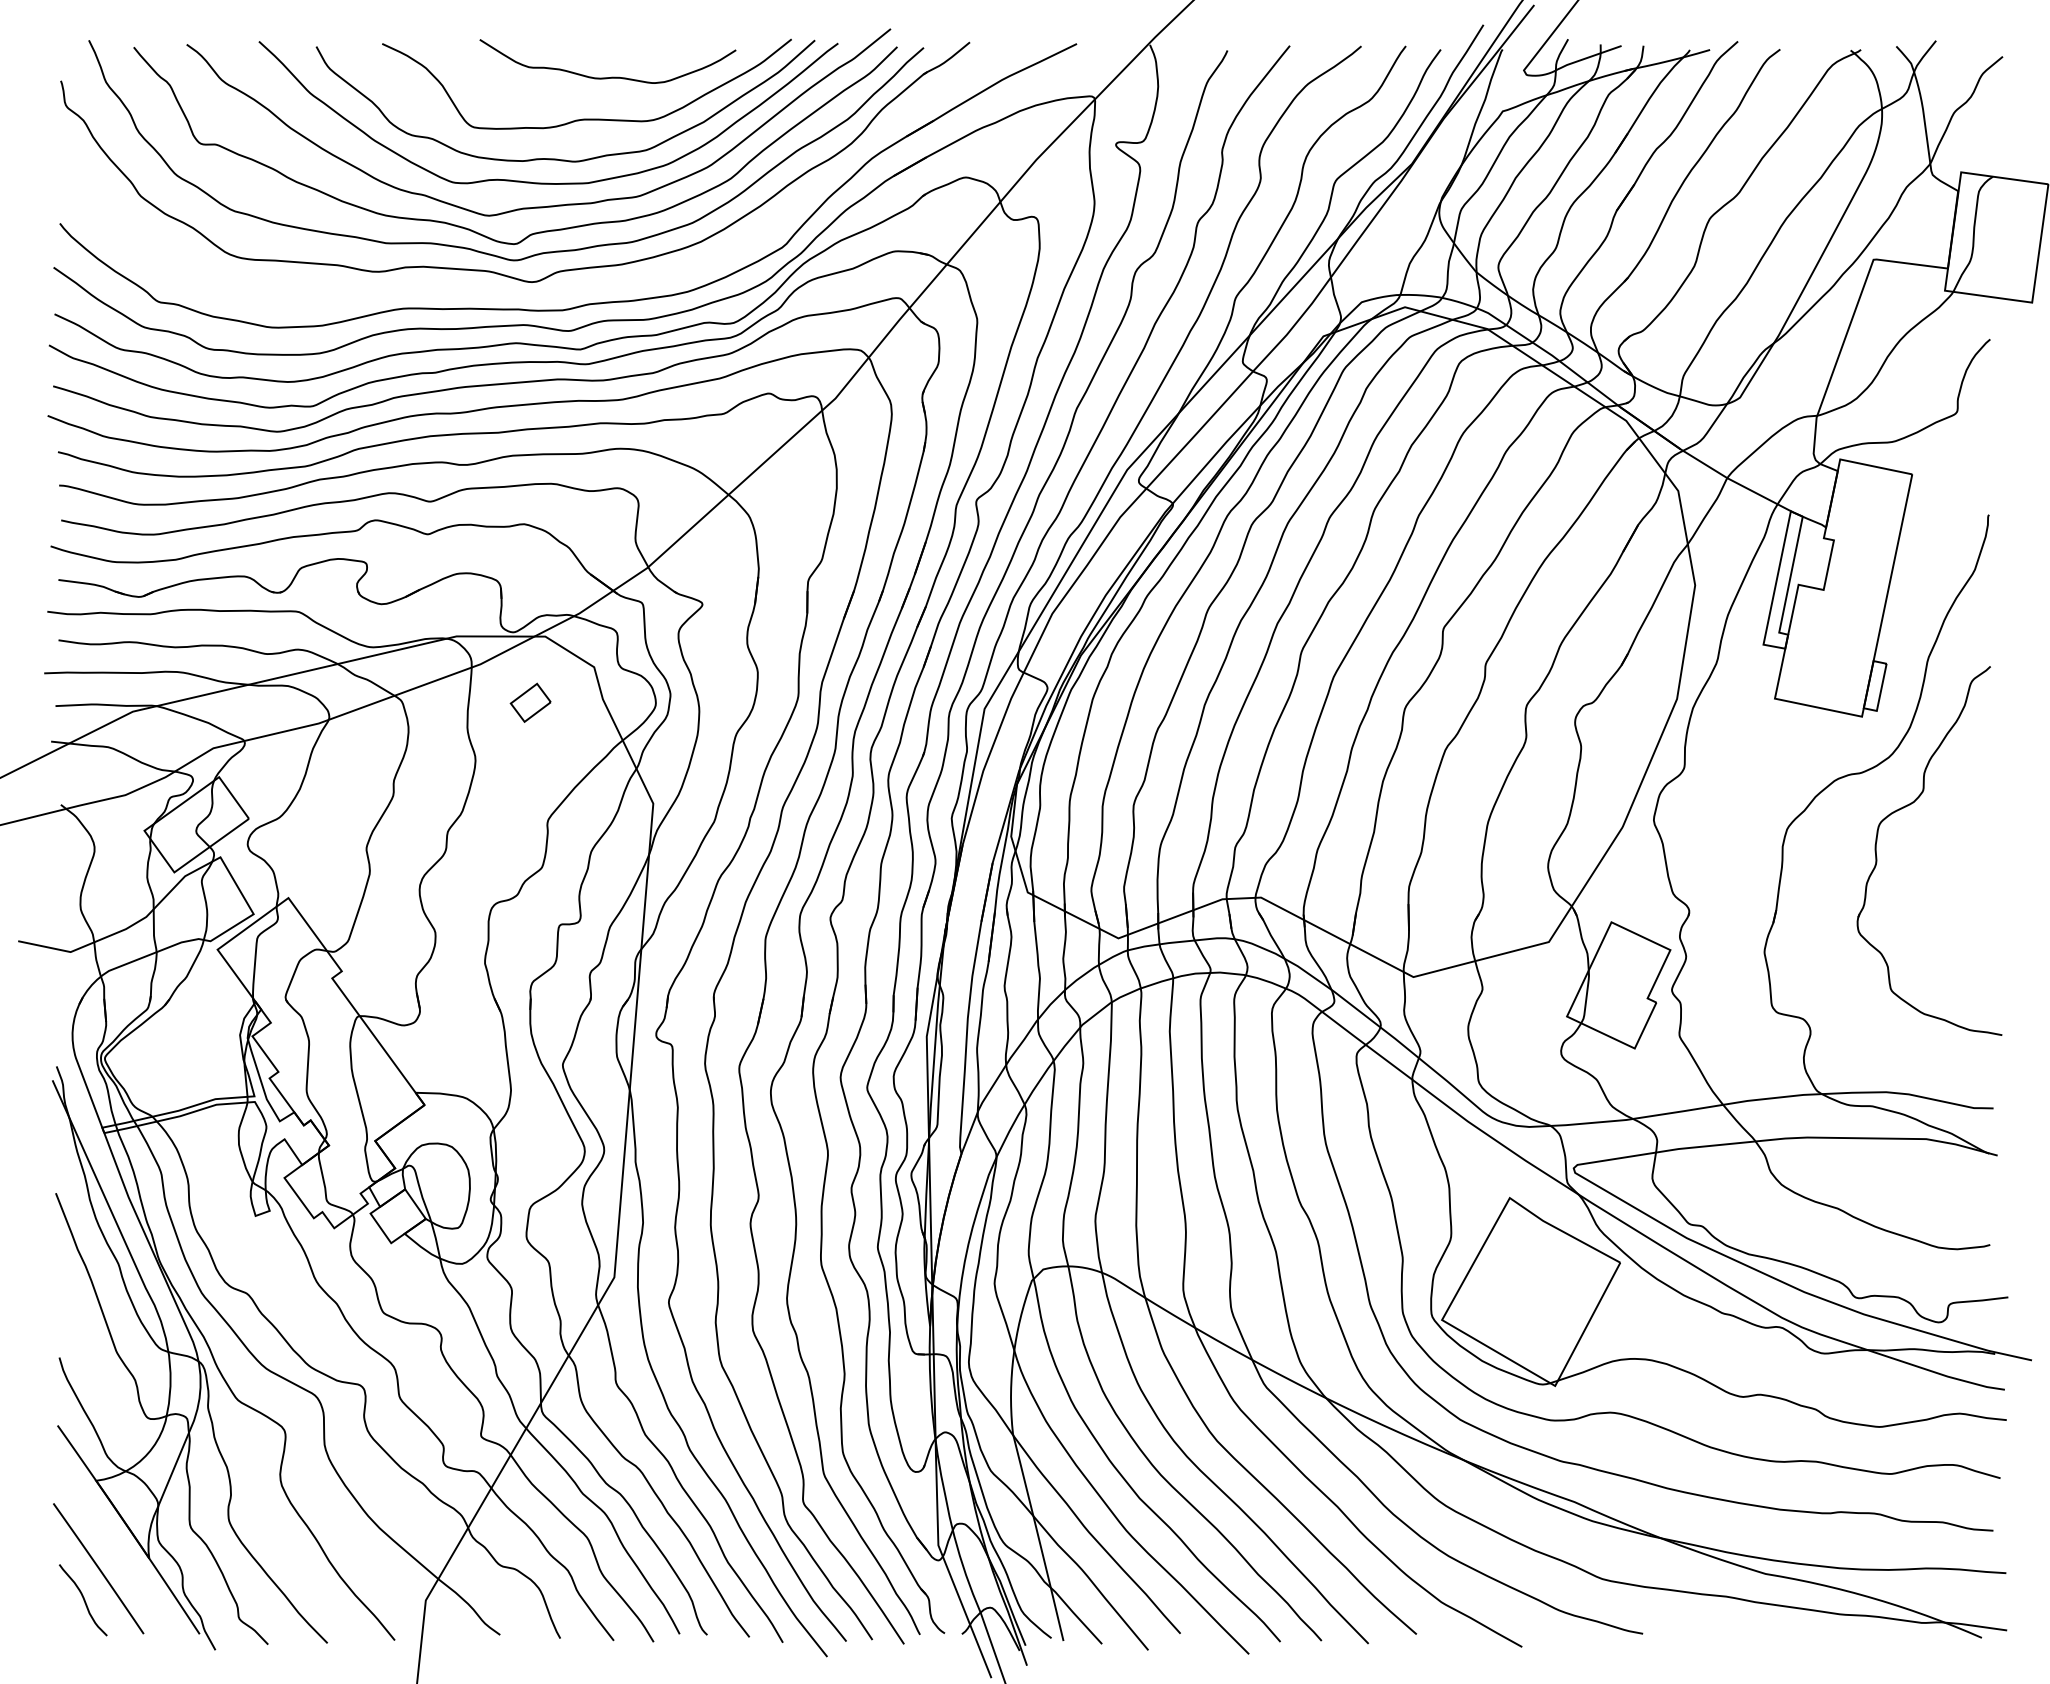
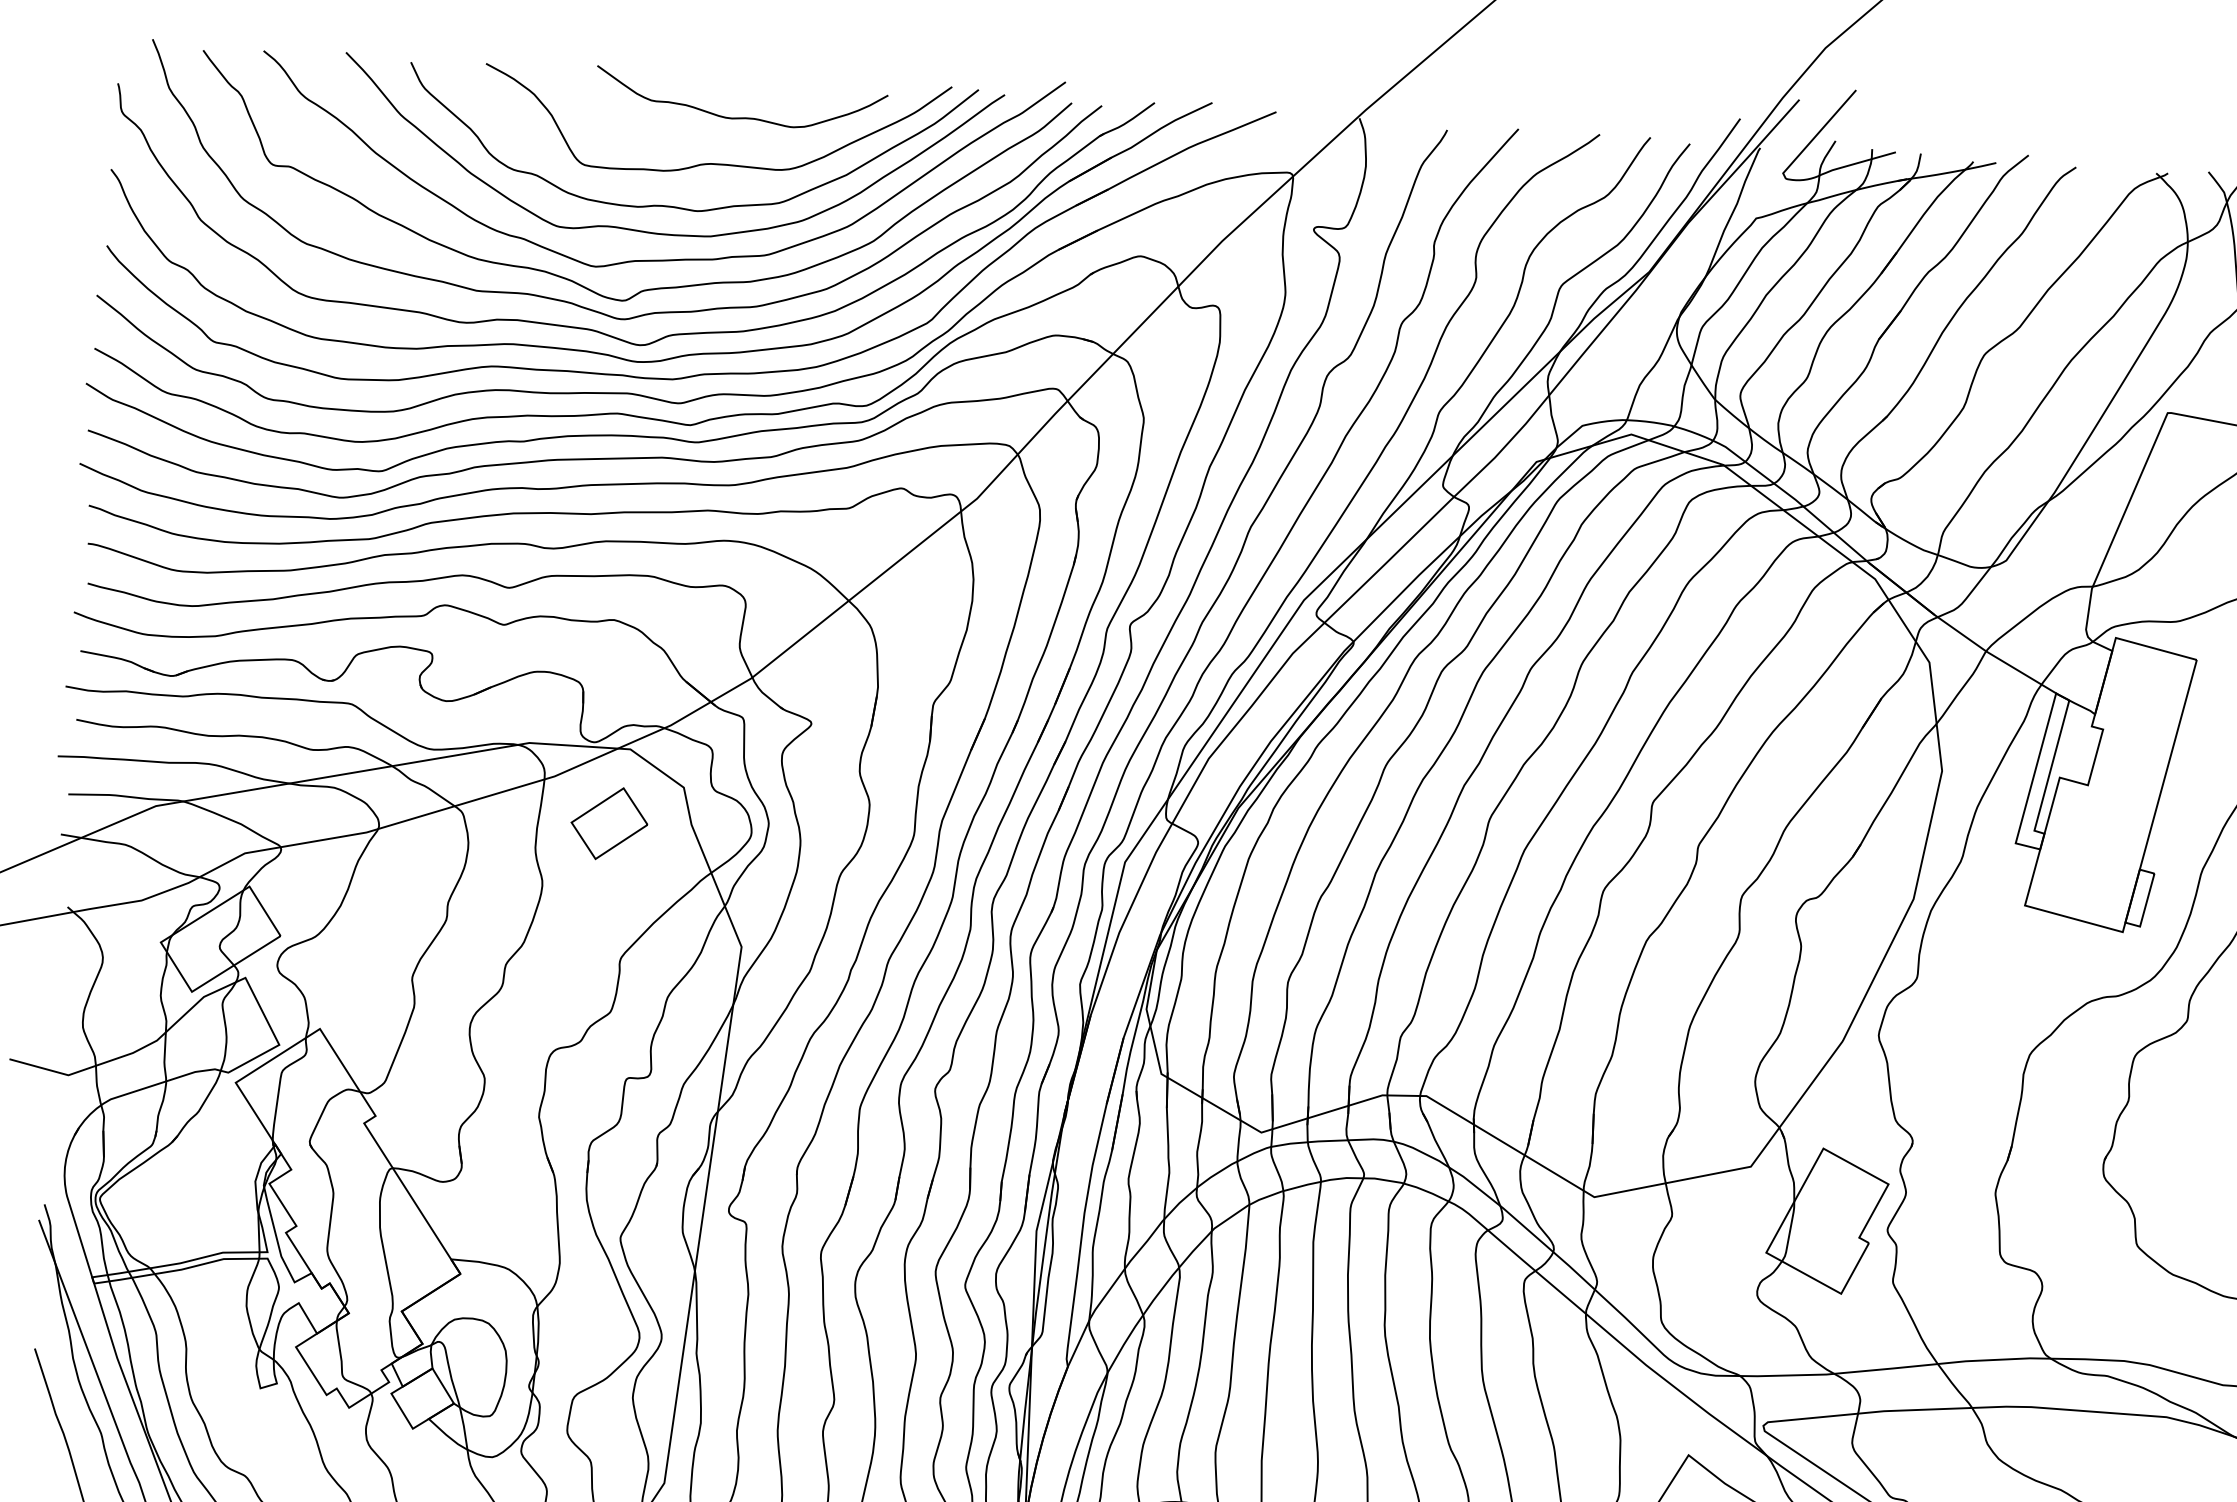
part: (568, 288) -> (680, 354), added
part: (530, 702) -> (608, 823), size x1.67

